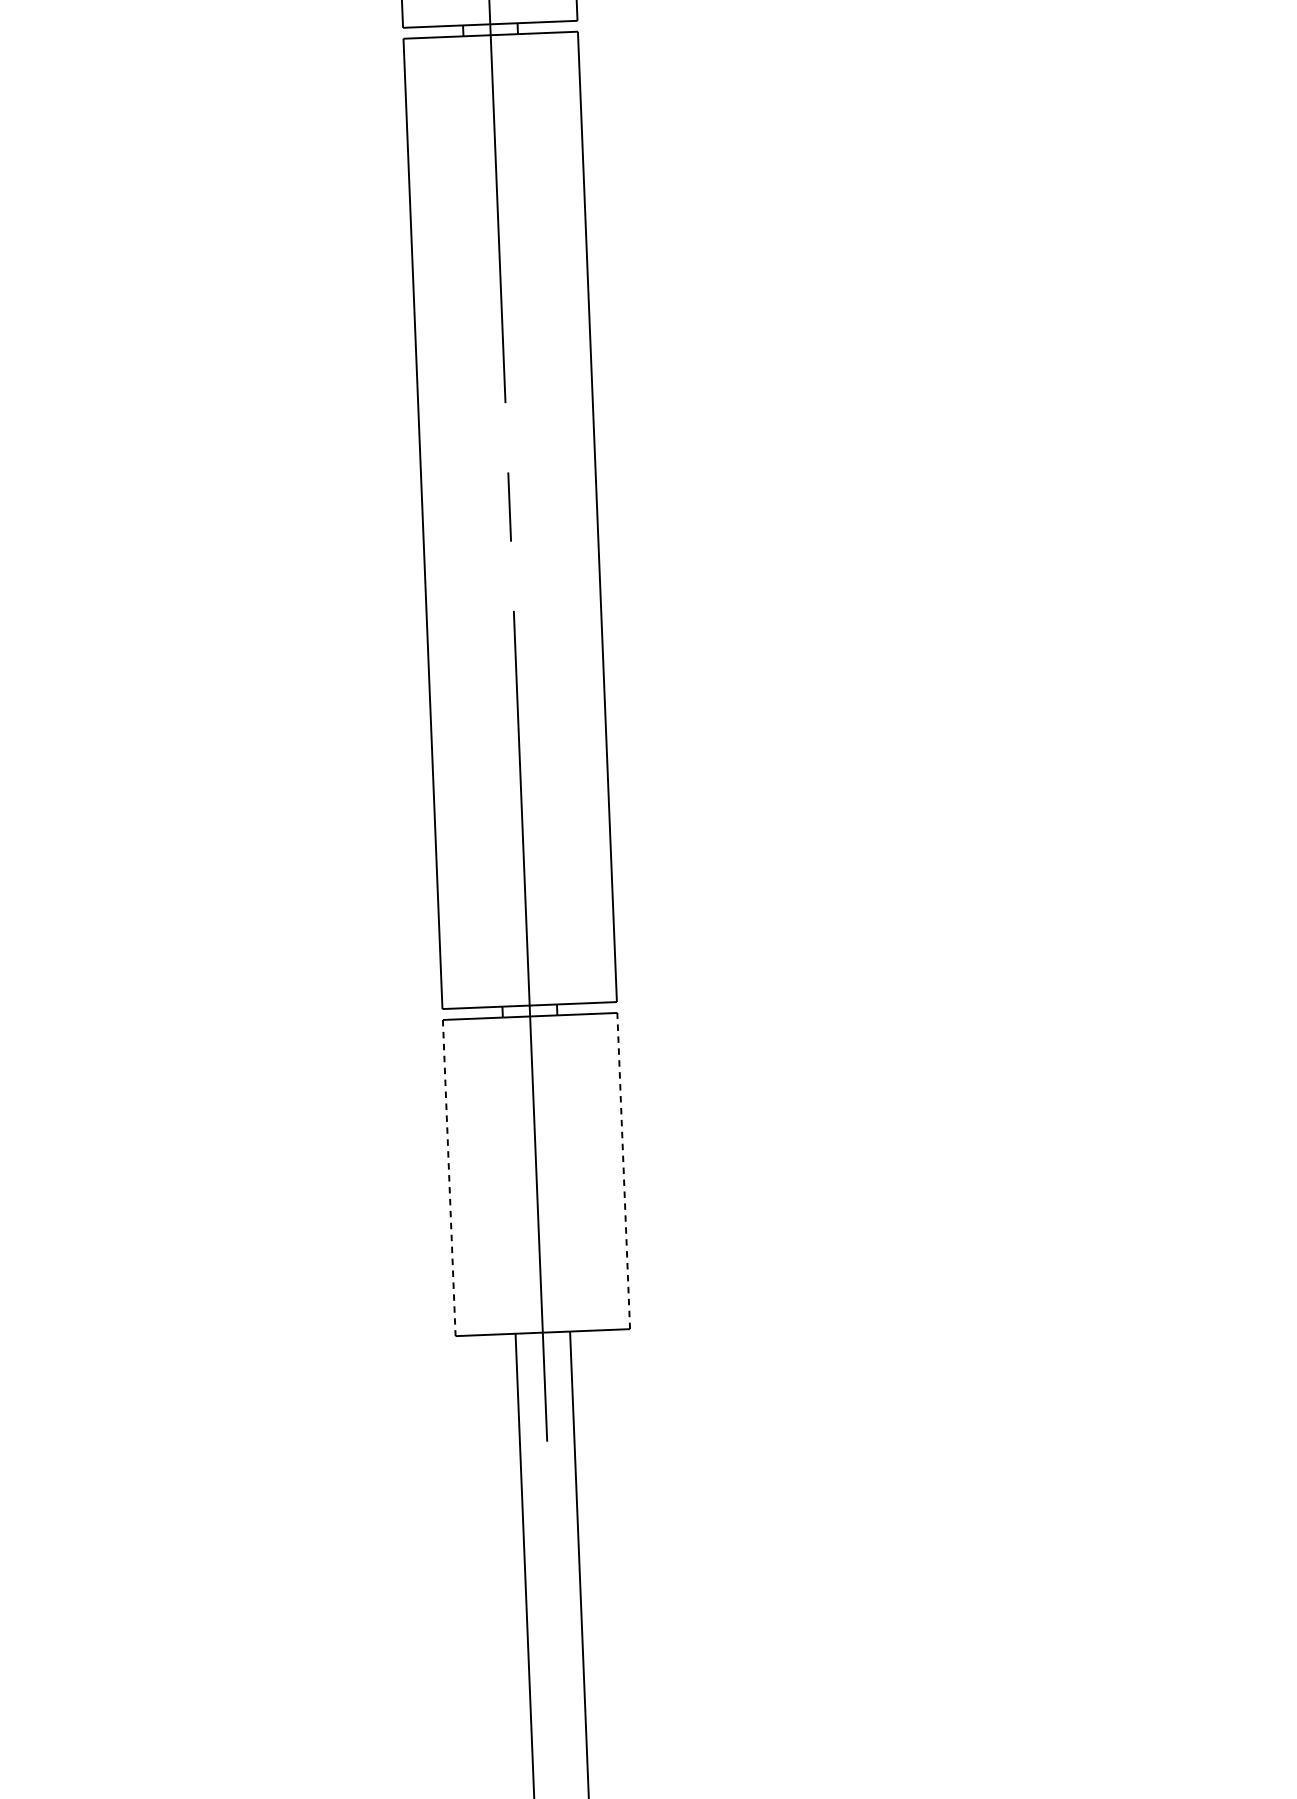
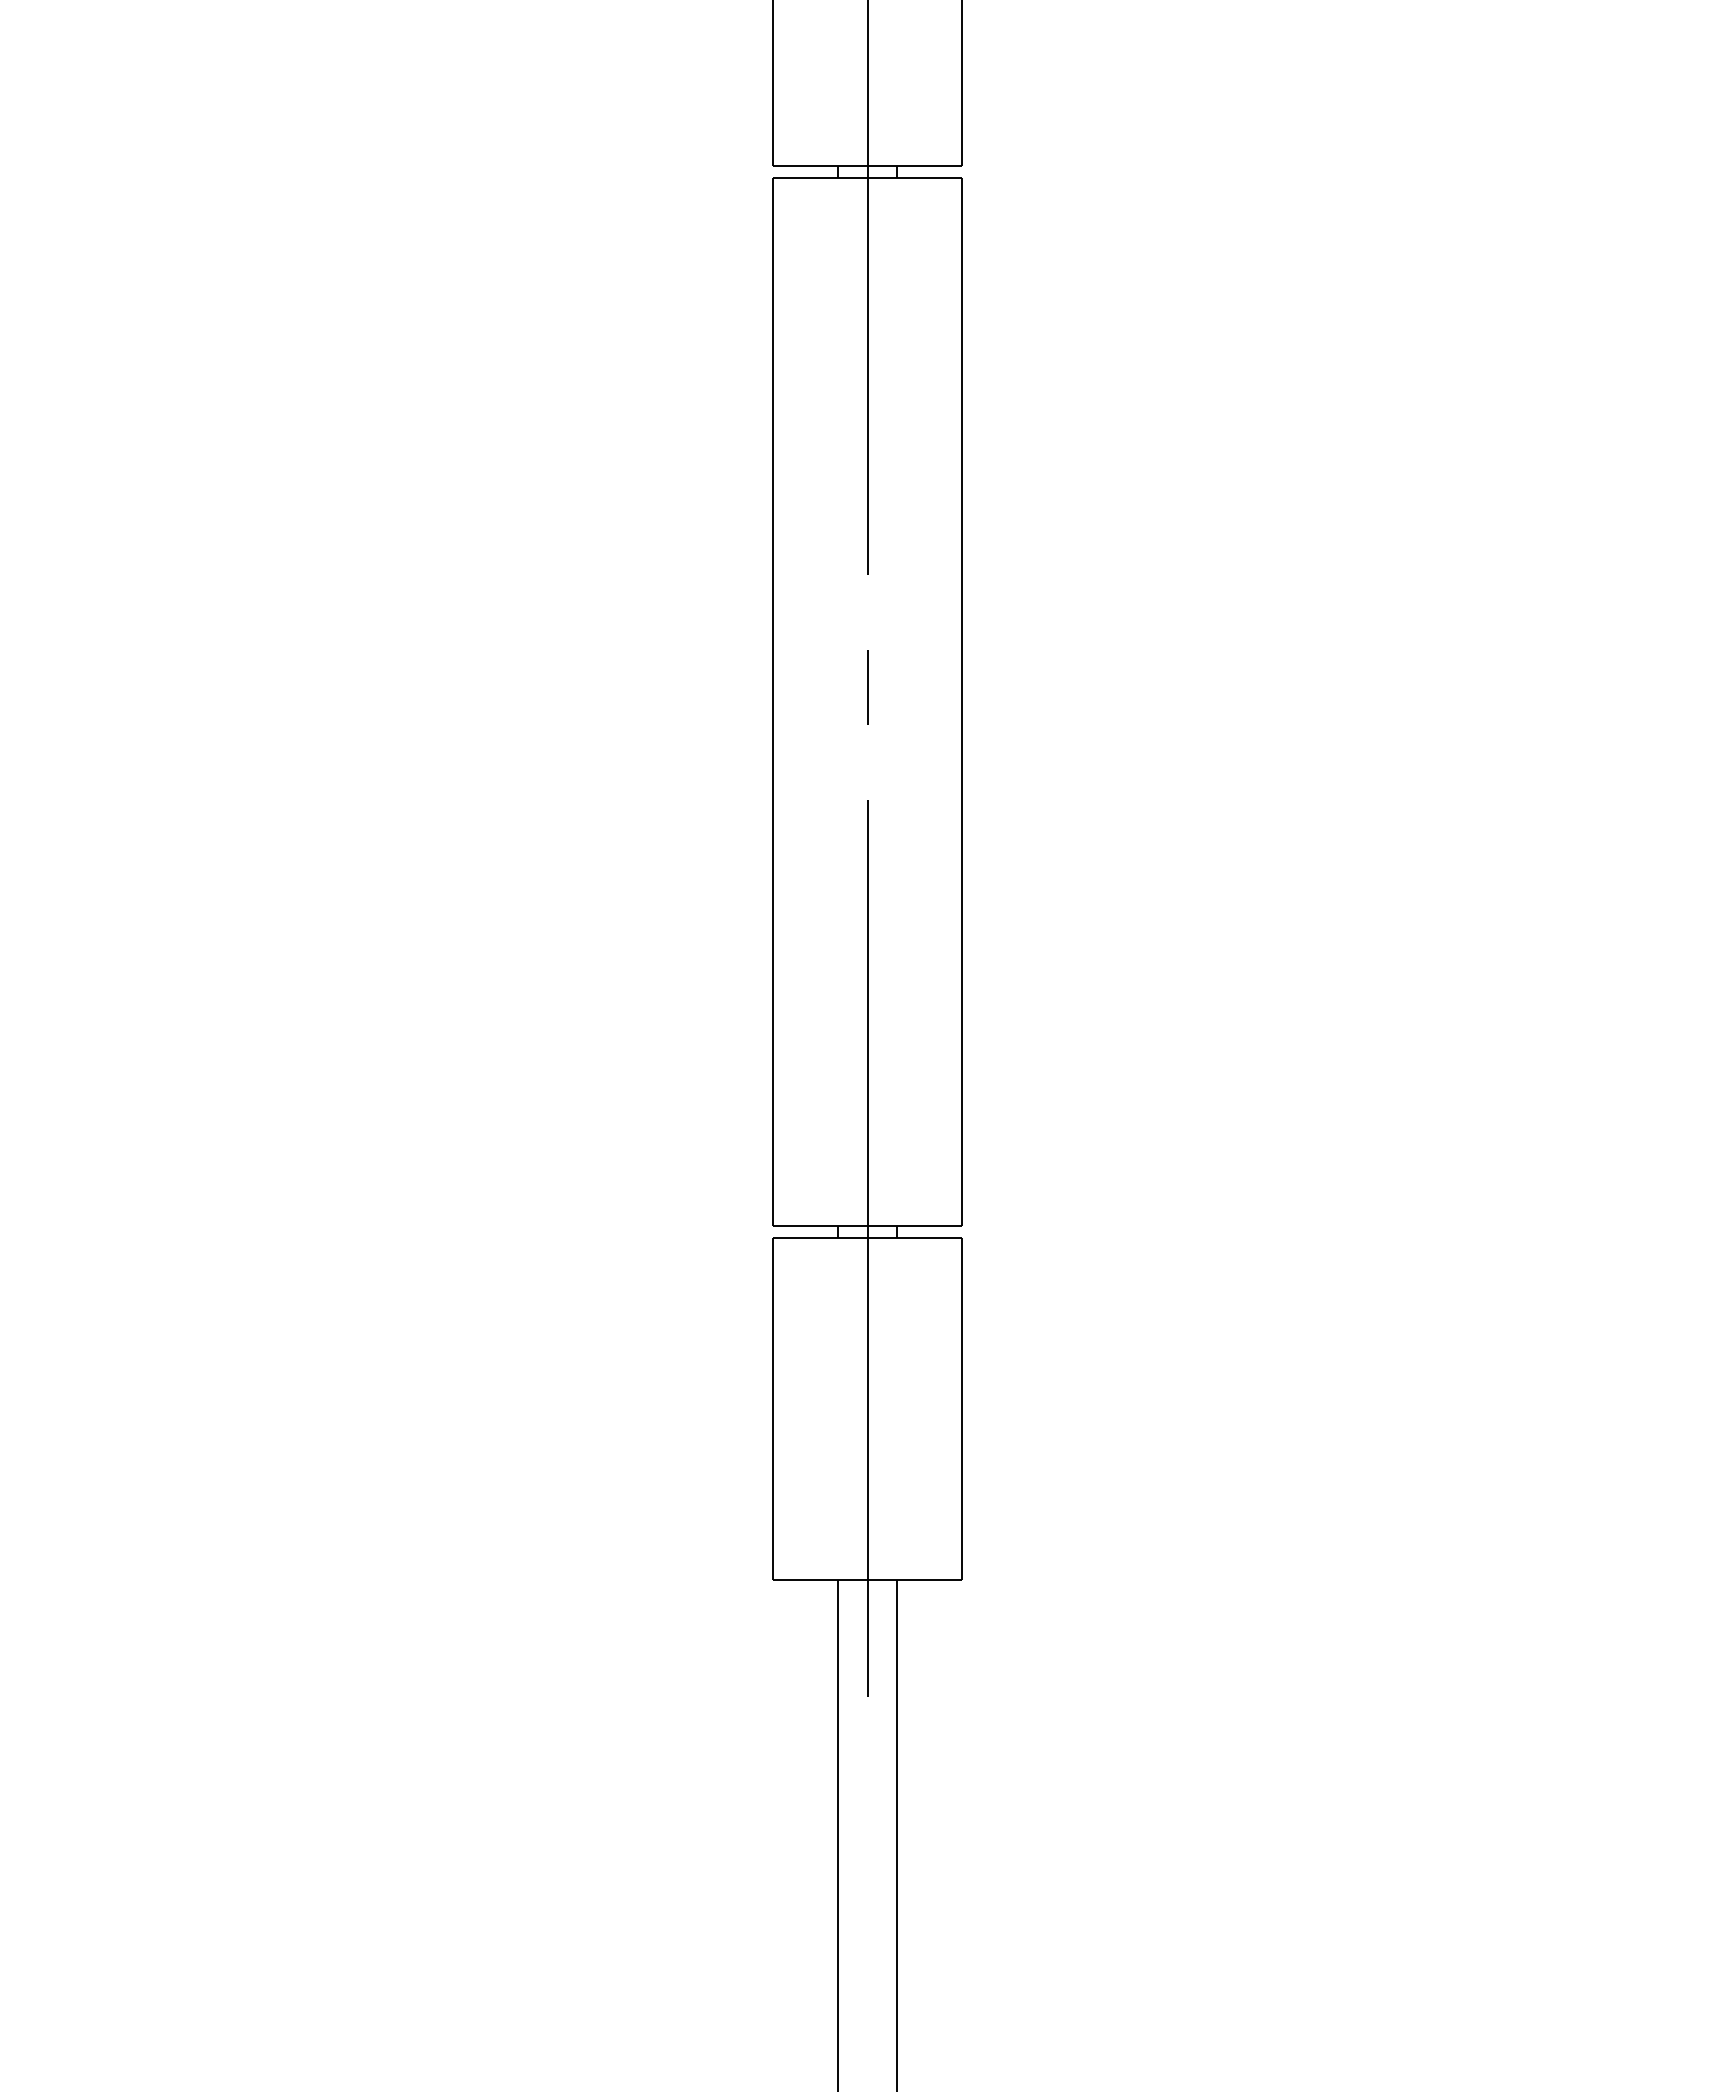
line: (623, 1170) -> (961, 1408), dashed -> solid
line: (449, 1177) -> (773, 1408), dashed -> solid

